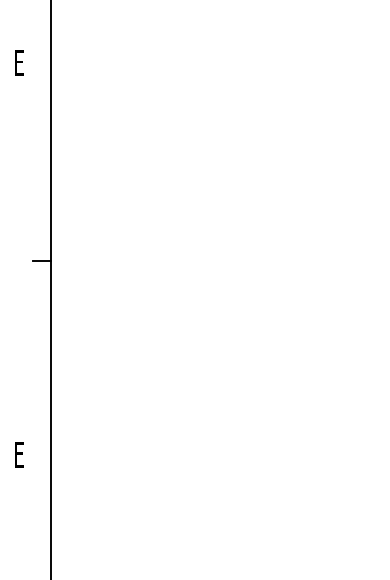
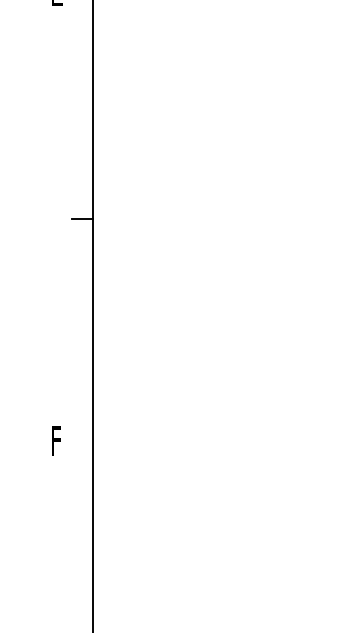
text: (20, 454) -> (58, 440), E -> F

